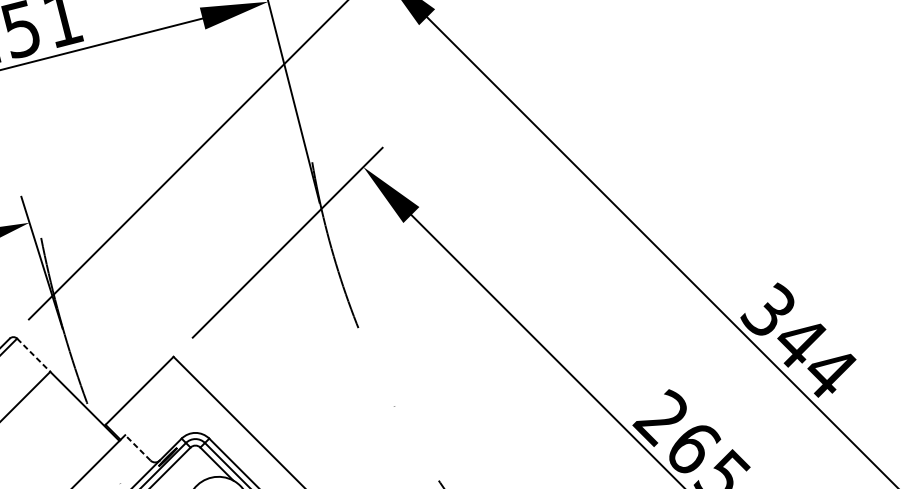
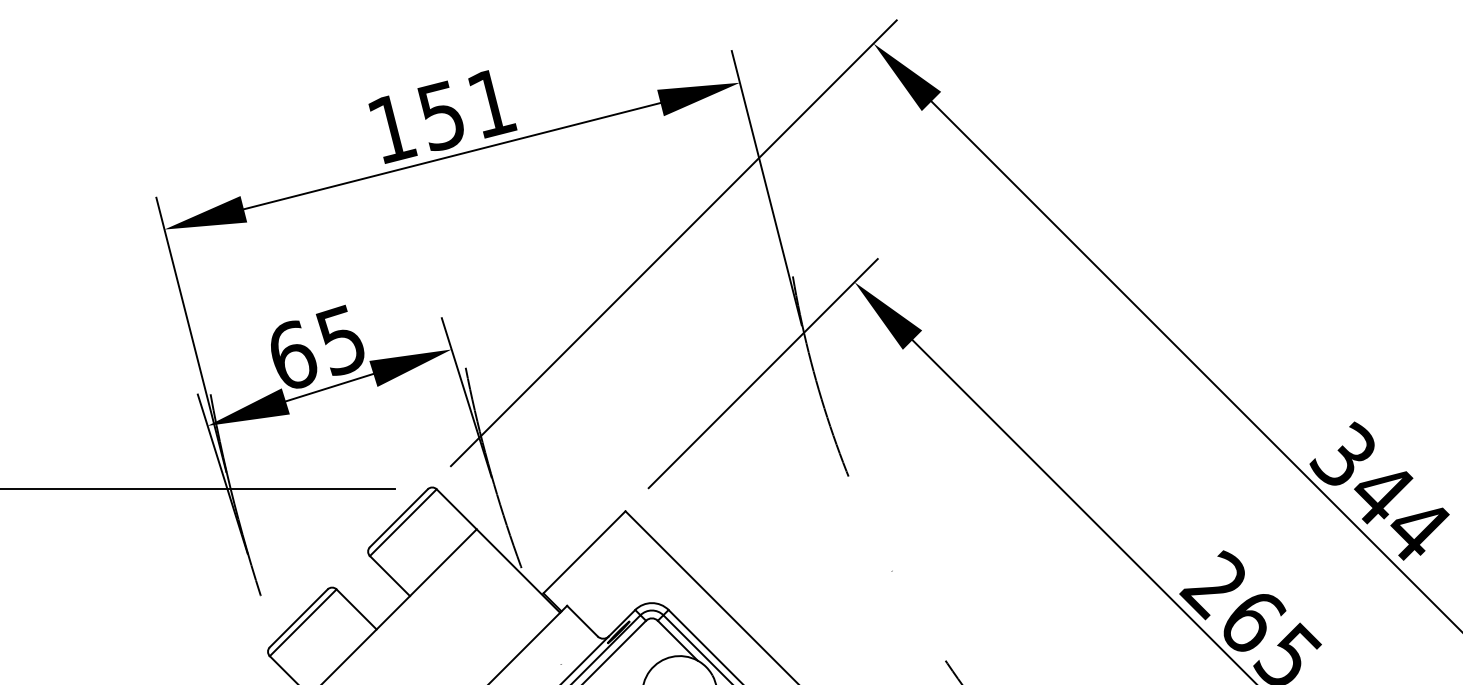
line: (34, 355) -> (457, 509), dashed -> solid
line: (137, 448) -> (582, 621), dashed -> solid

